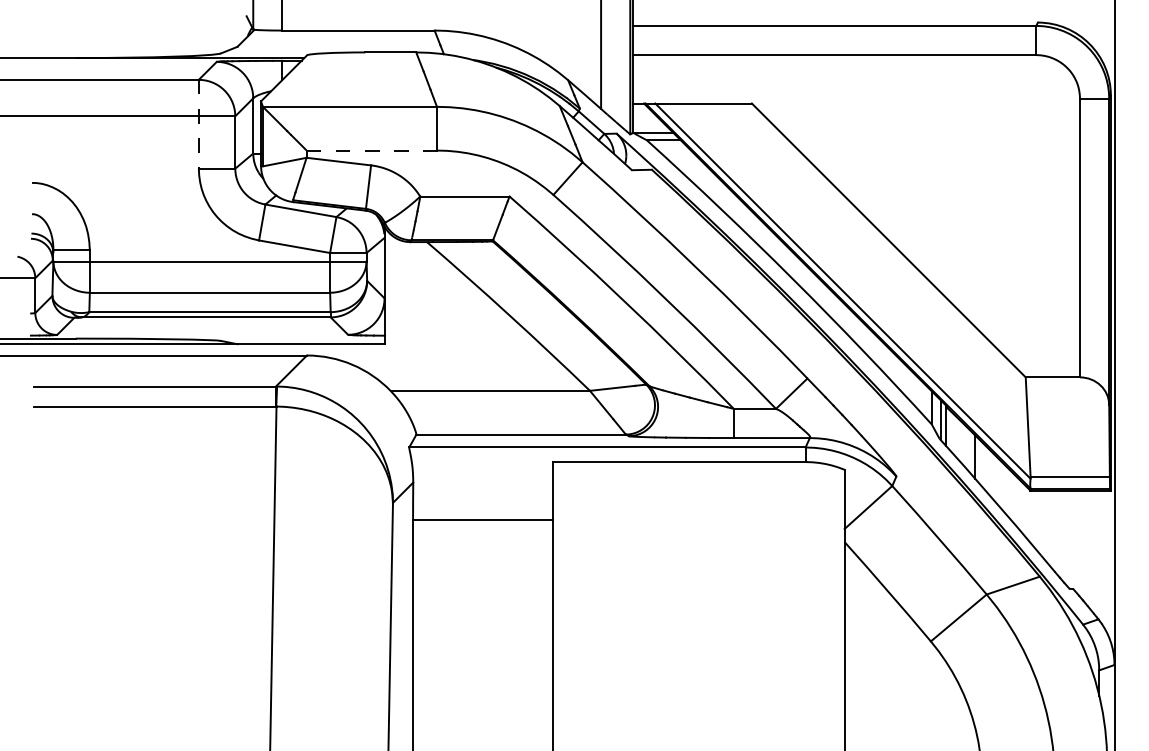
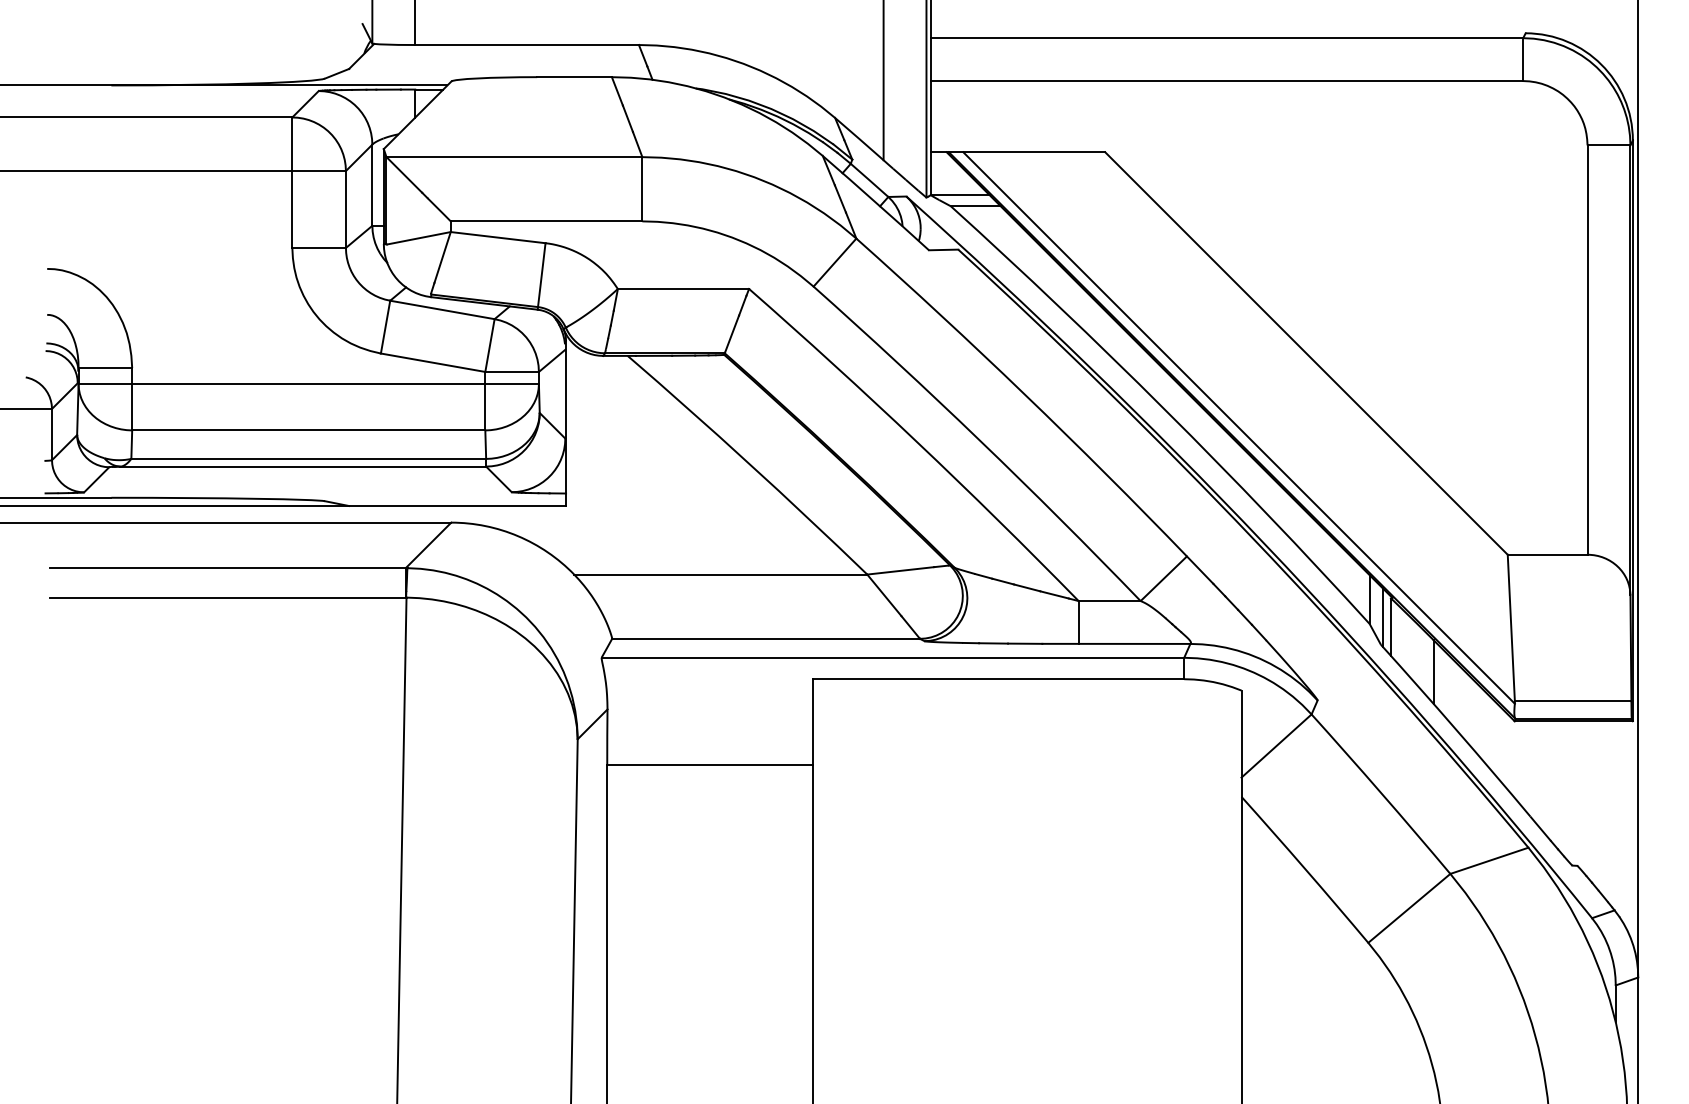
line: (198, 124) -> (291, 183), dashed -> solid
line: (372, 150) -> (547, 221), dashed -> solid

